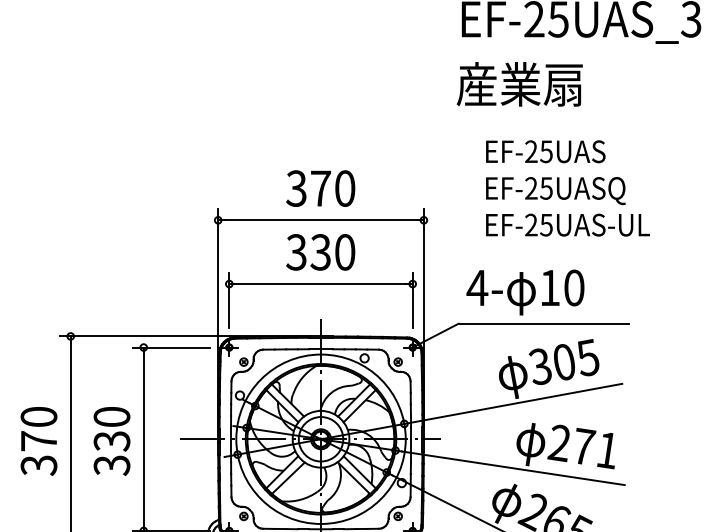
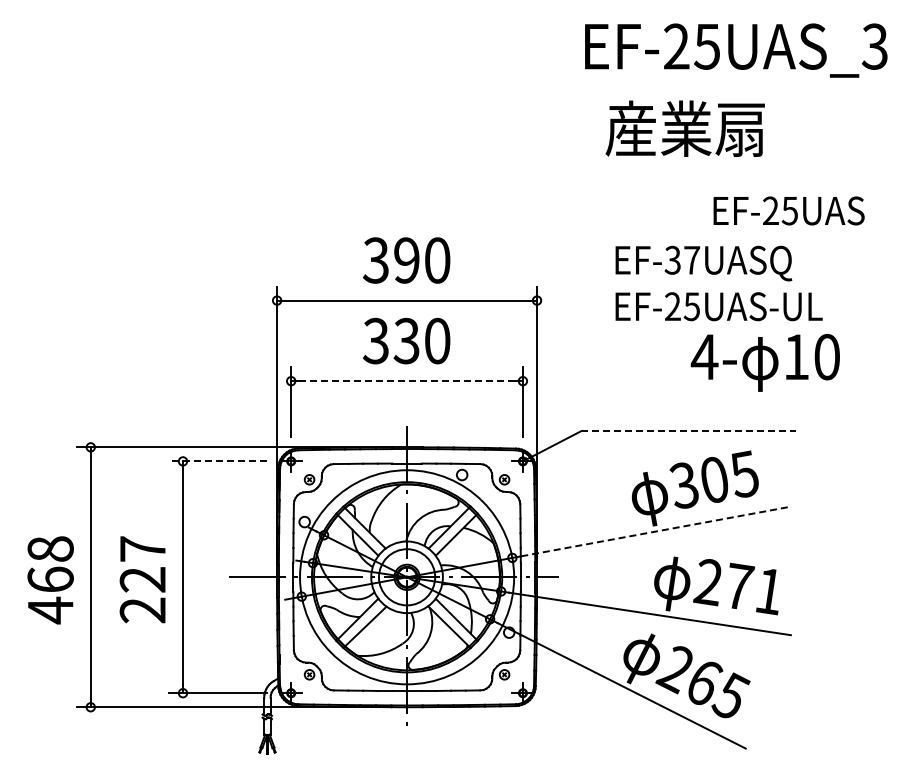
text: (519, 84) -> (684, 128), moved
text: (545, 151) -> (788, 210), moved
text: (320, 188) -> (406, 260), 370 -> 390
text: (538, 188) -> (682, 260), EF-25UASQ -> EF-37UASQ
line: (320, 284) -> (406, 381), solid -> dashed
text: (524, 292) -> (764, 362), moved
line: (544, 323) -> (689, 431), solid -> dashed
line: (171, 347) -> (217, 461), solid -> dashed
line: (516, 403) -> (654, 531), solid -> dashed
text: (38, 441) -> (50, 580), 370 -> 468
text: (111, 441) -> (142, 579), 330 -> 227

